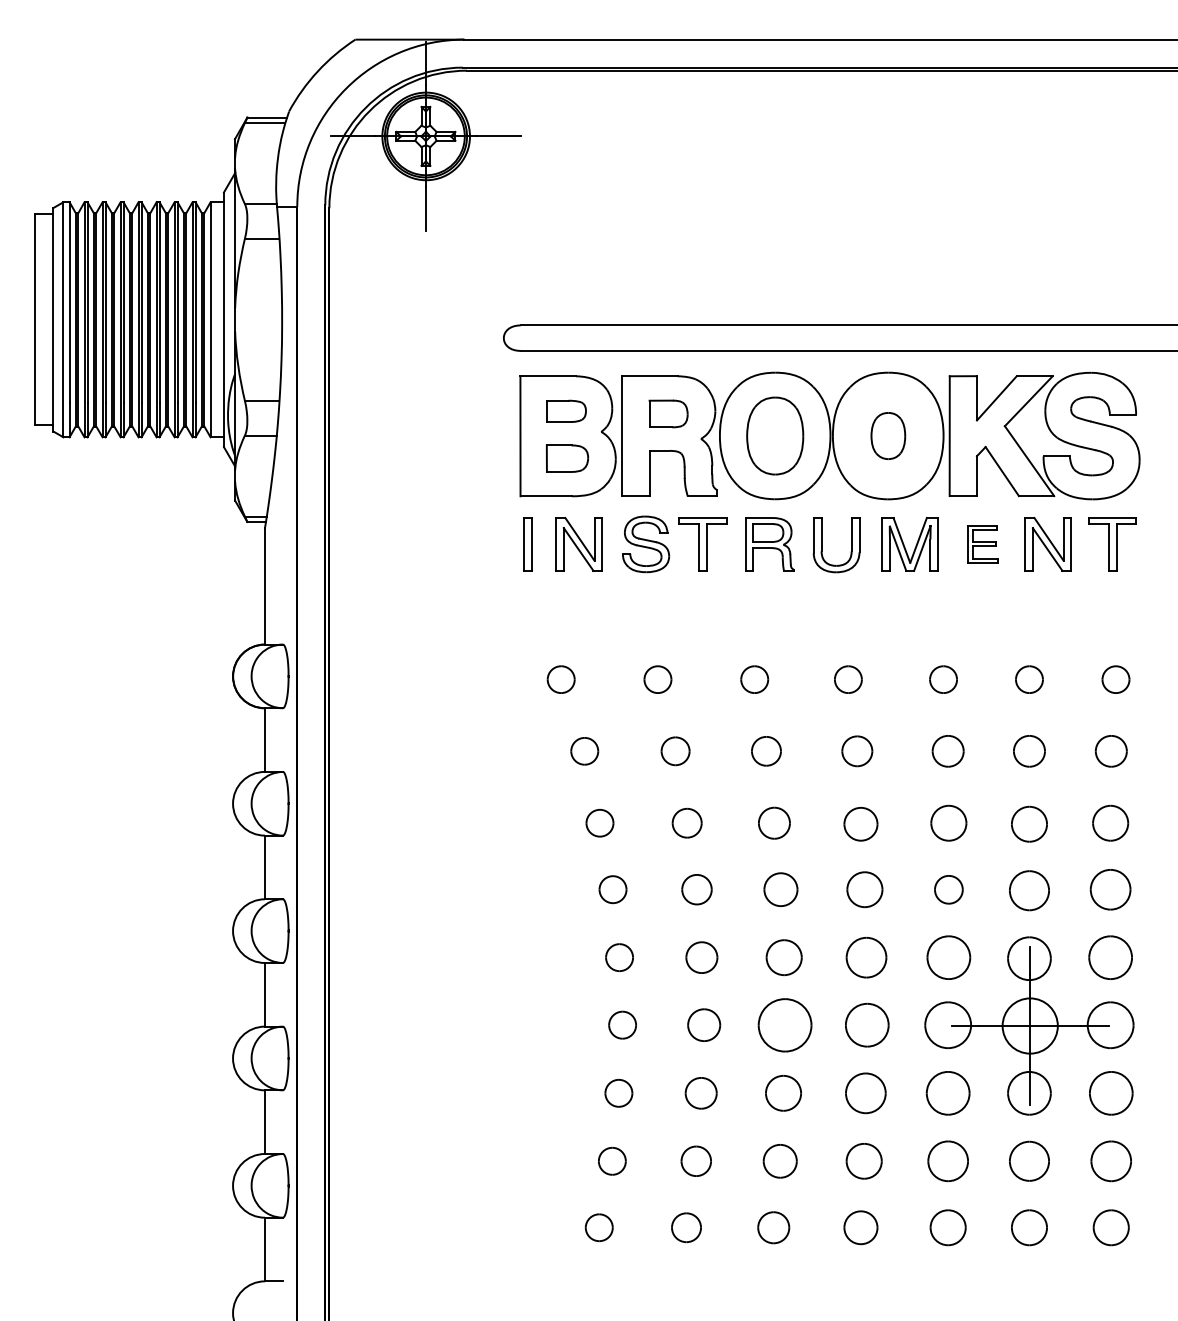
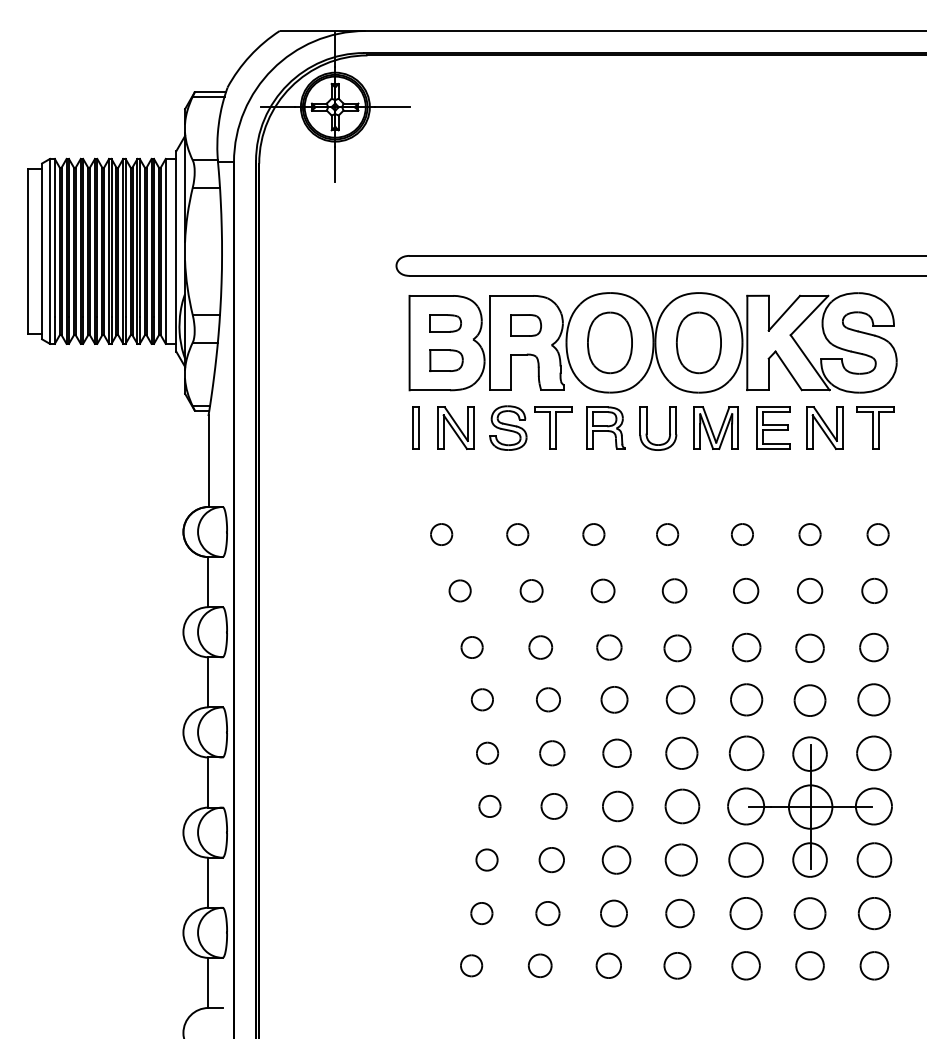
part: (888, 435) -> (699, 342), size x1.67
part: (982, 544) -> (773, 428), size x1.43
part: (948, 889) -> (746, 699), size x1.43
part: (784, 1024) -> (617, 805), size x0.71

